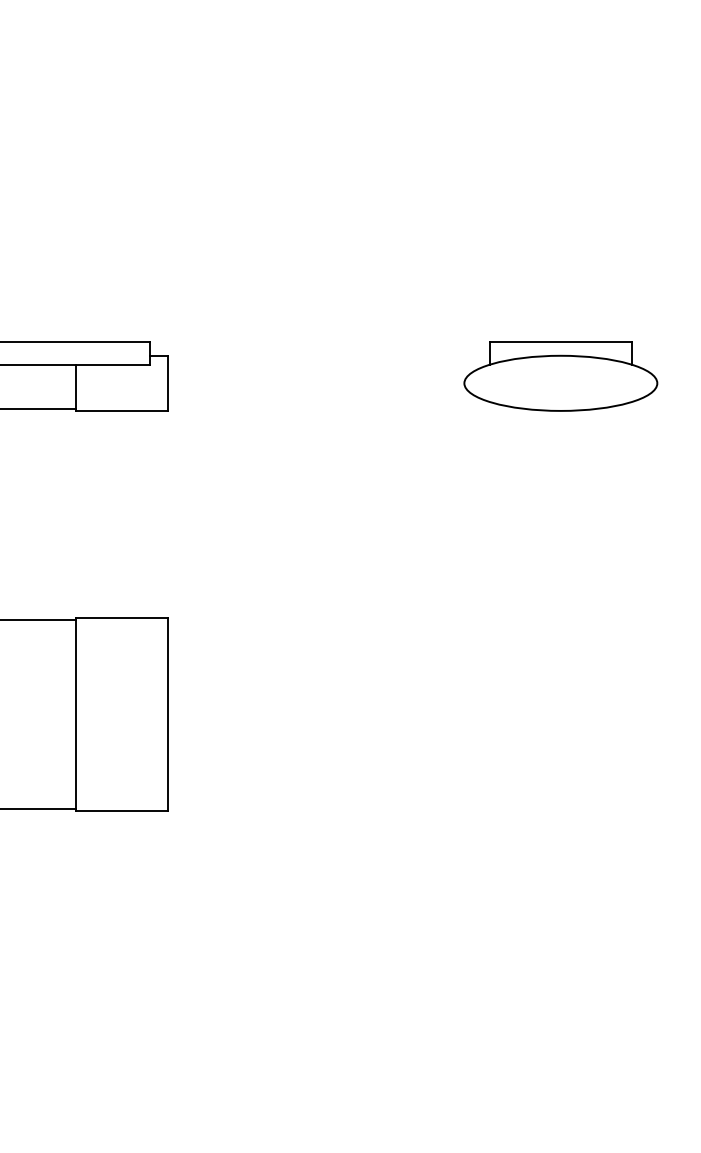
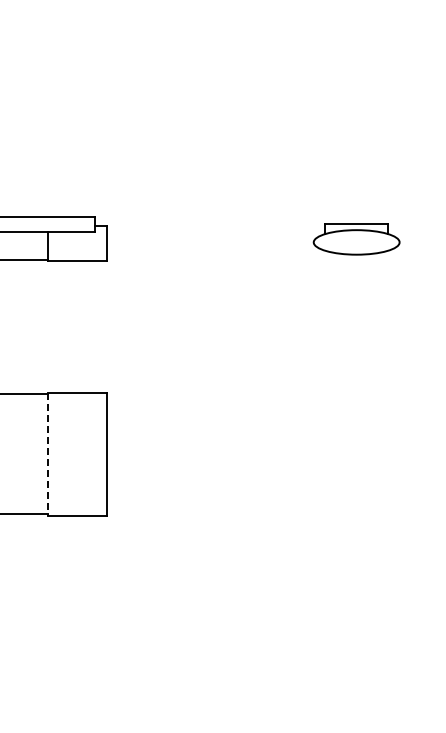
part: (560, 376) -> (356, 239), size x0.7
line: (76, 714) -> (48, 454), solid -> dashed

